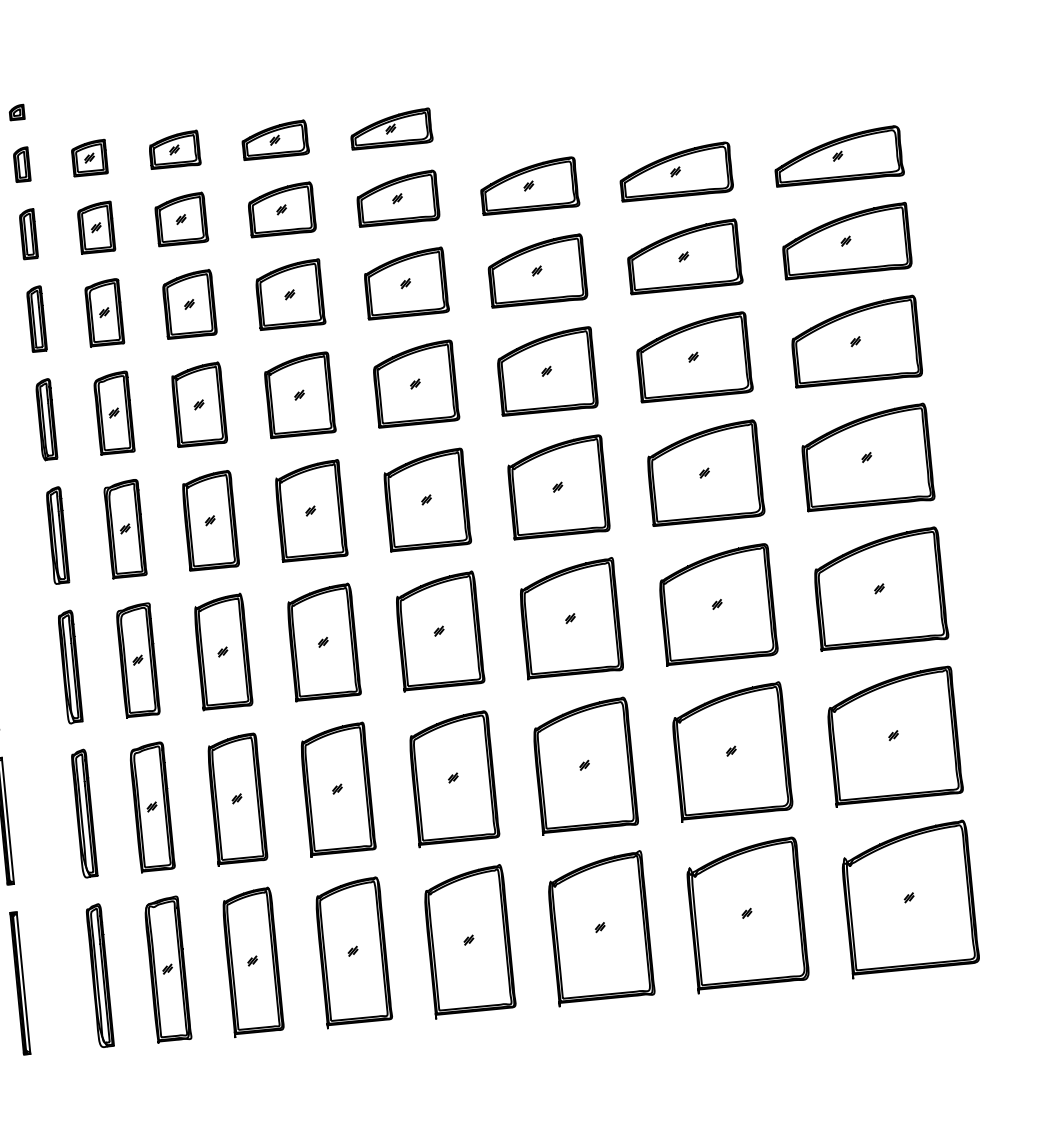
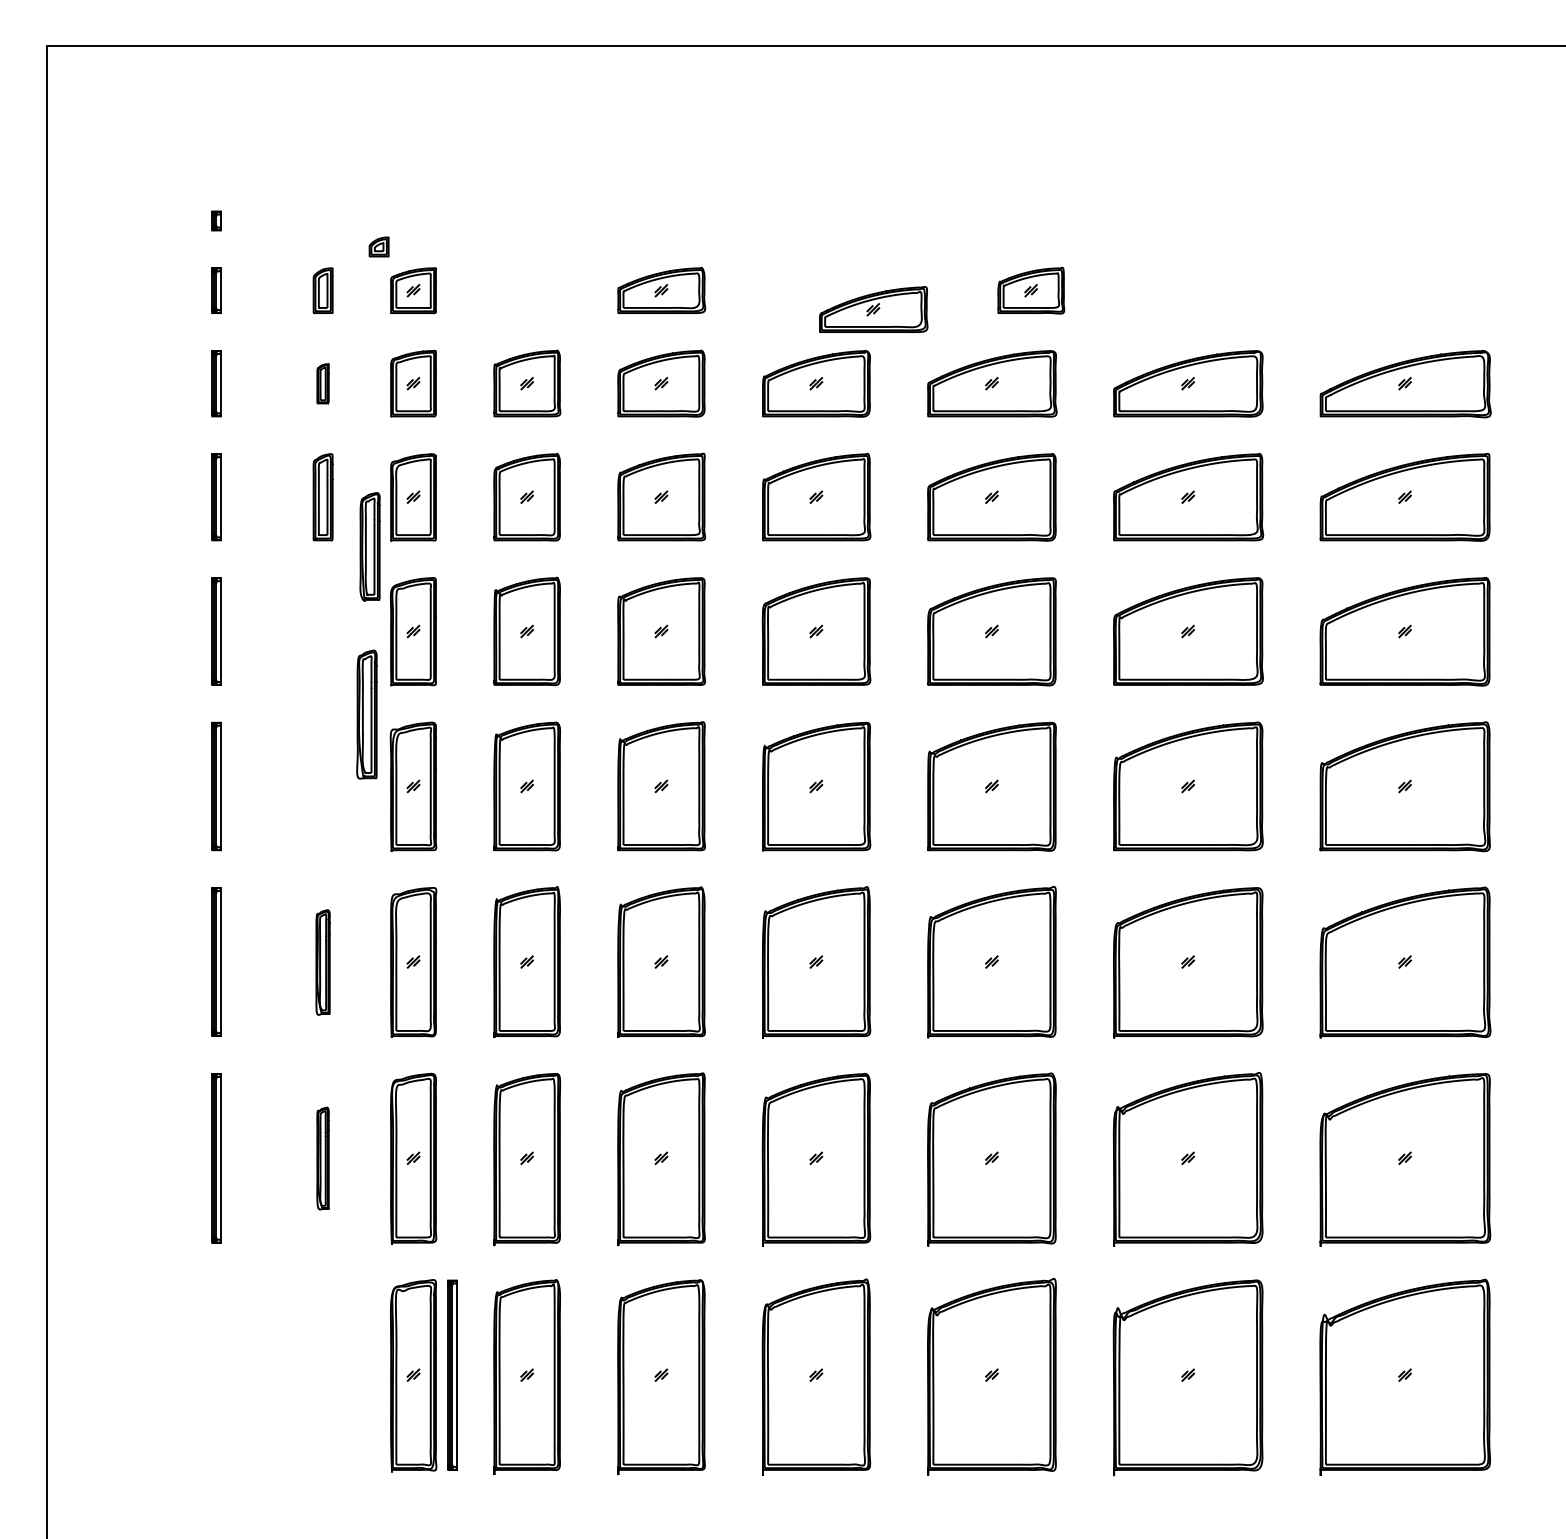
part: (16, 112) -> (378, 246), moved
part: (390, 129) -> (873, 309), moved
part: (174, 149) -> (1031, 290), moved
part: (28, 234) -> (322, 383), size x0.6
part: (46, 419) -> (369, 546), moved
part: (57, 535) -> (366, 714), moved
part: (69, 667) -> (322, 962), size x0.7
part: (84, 813) -> (322, 1158), size x0.6
part: (99, 975) -> (322, 1375), removed
part: (20, 982) -> (452, 1374), moved

